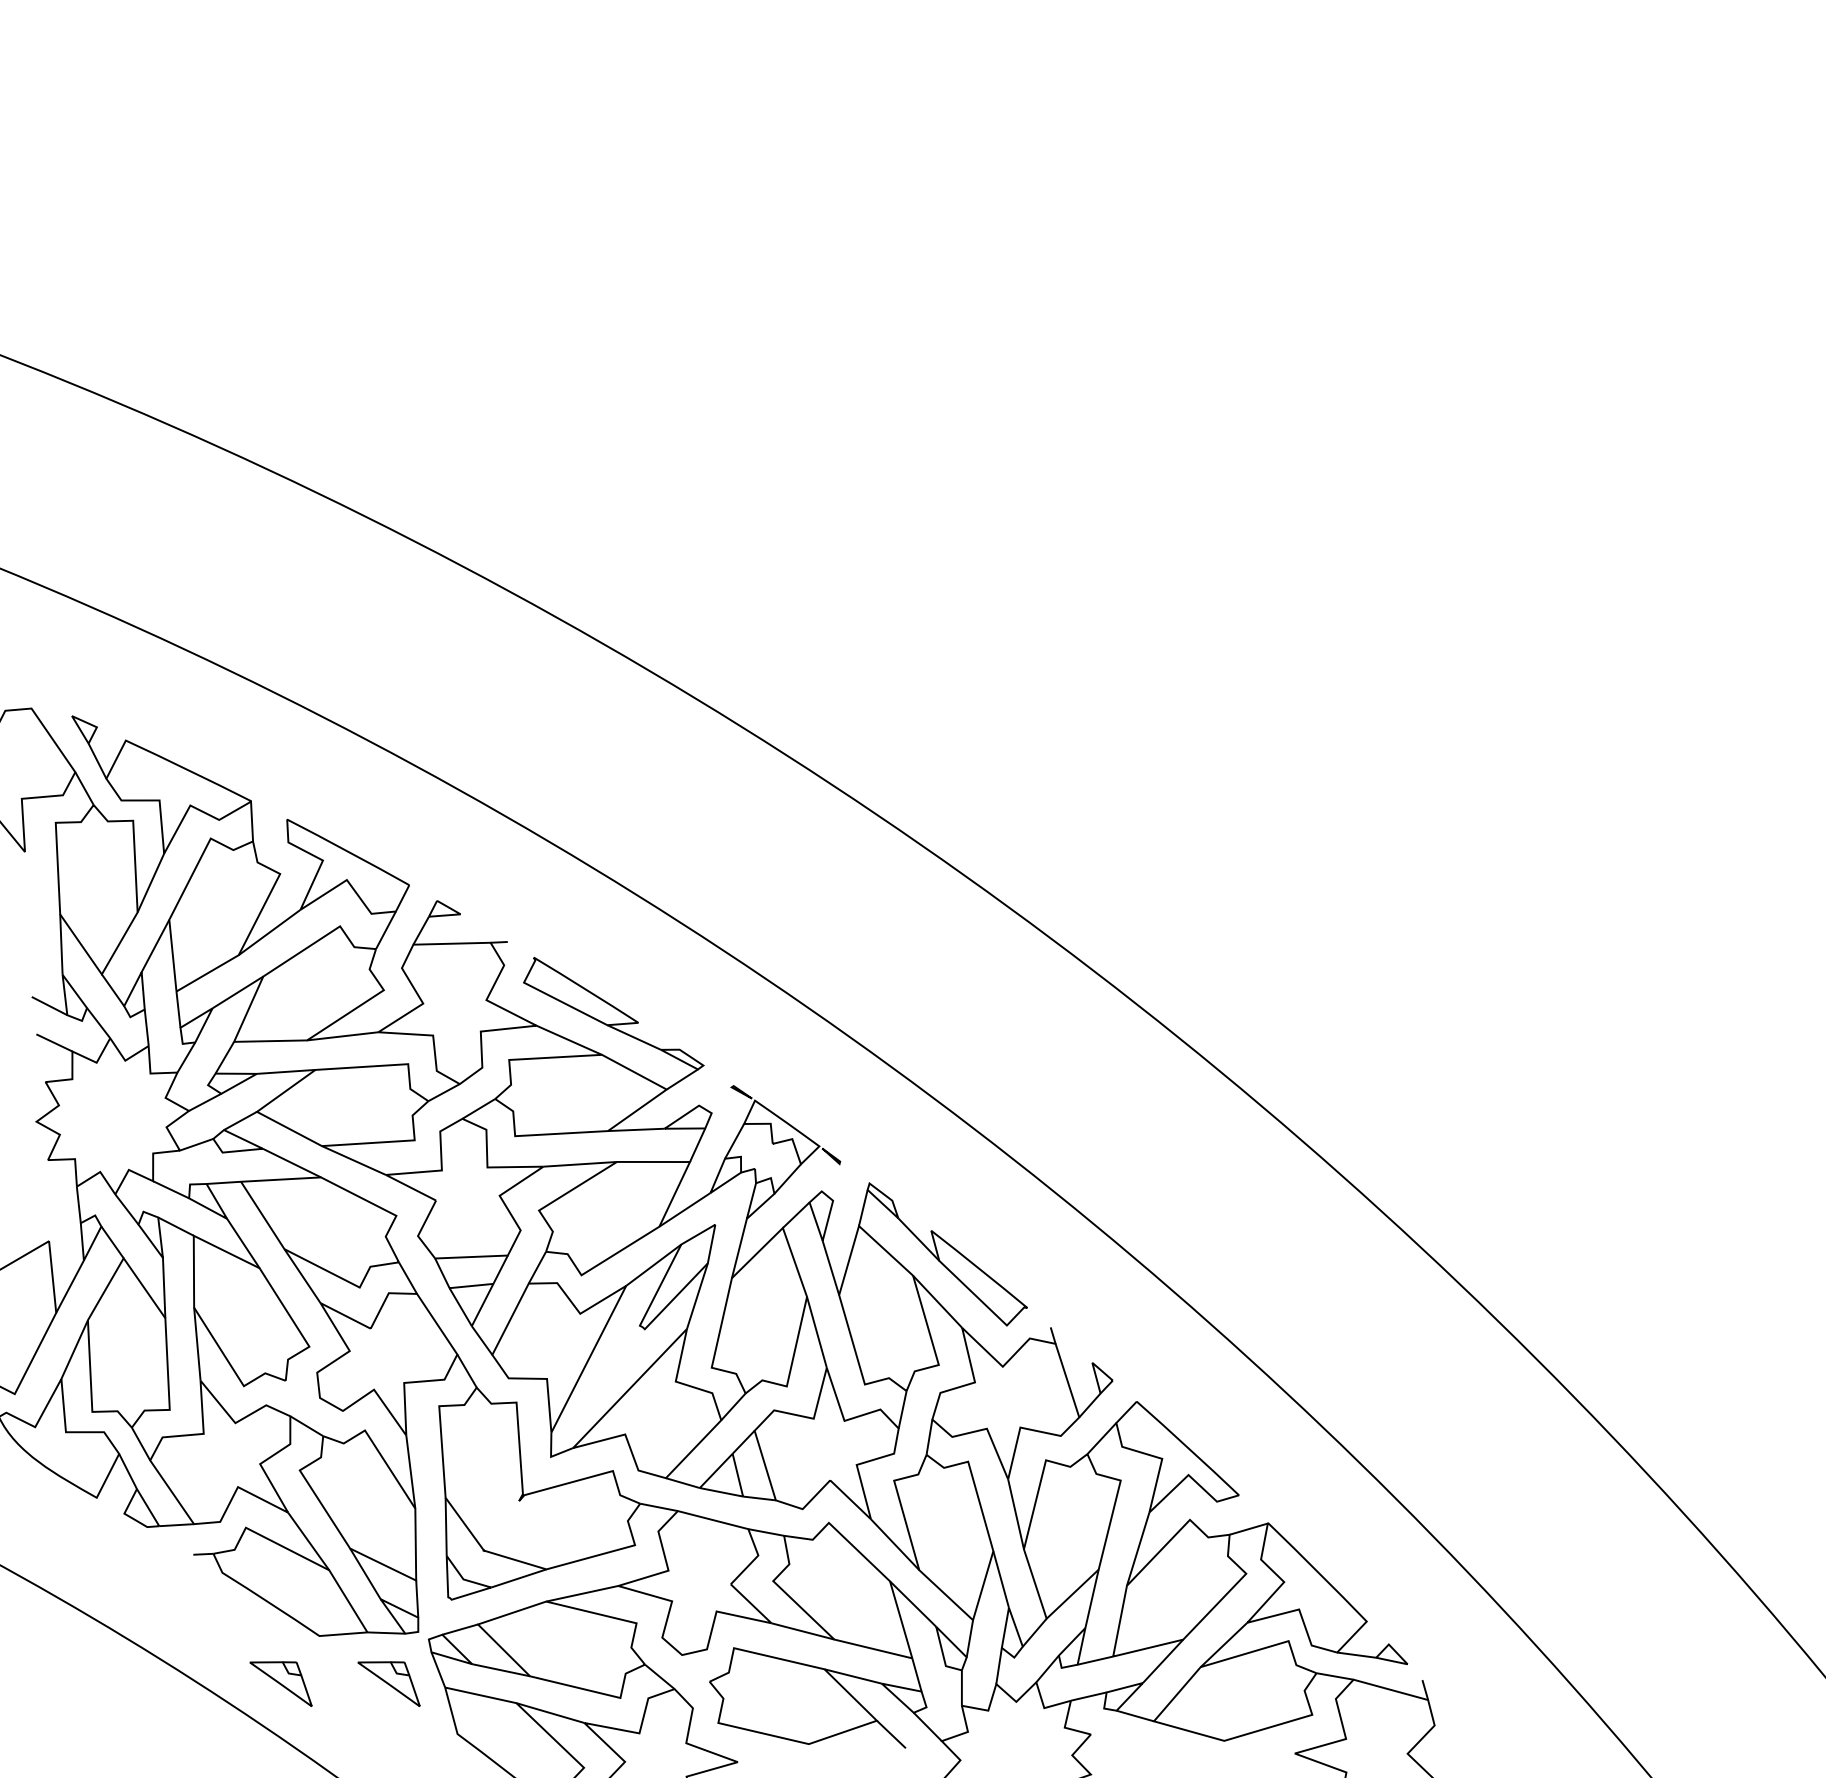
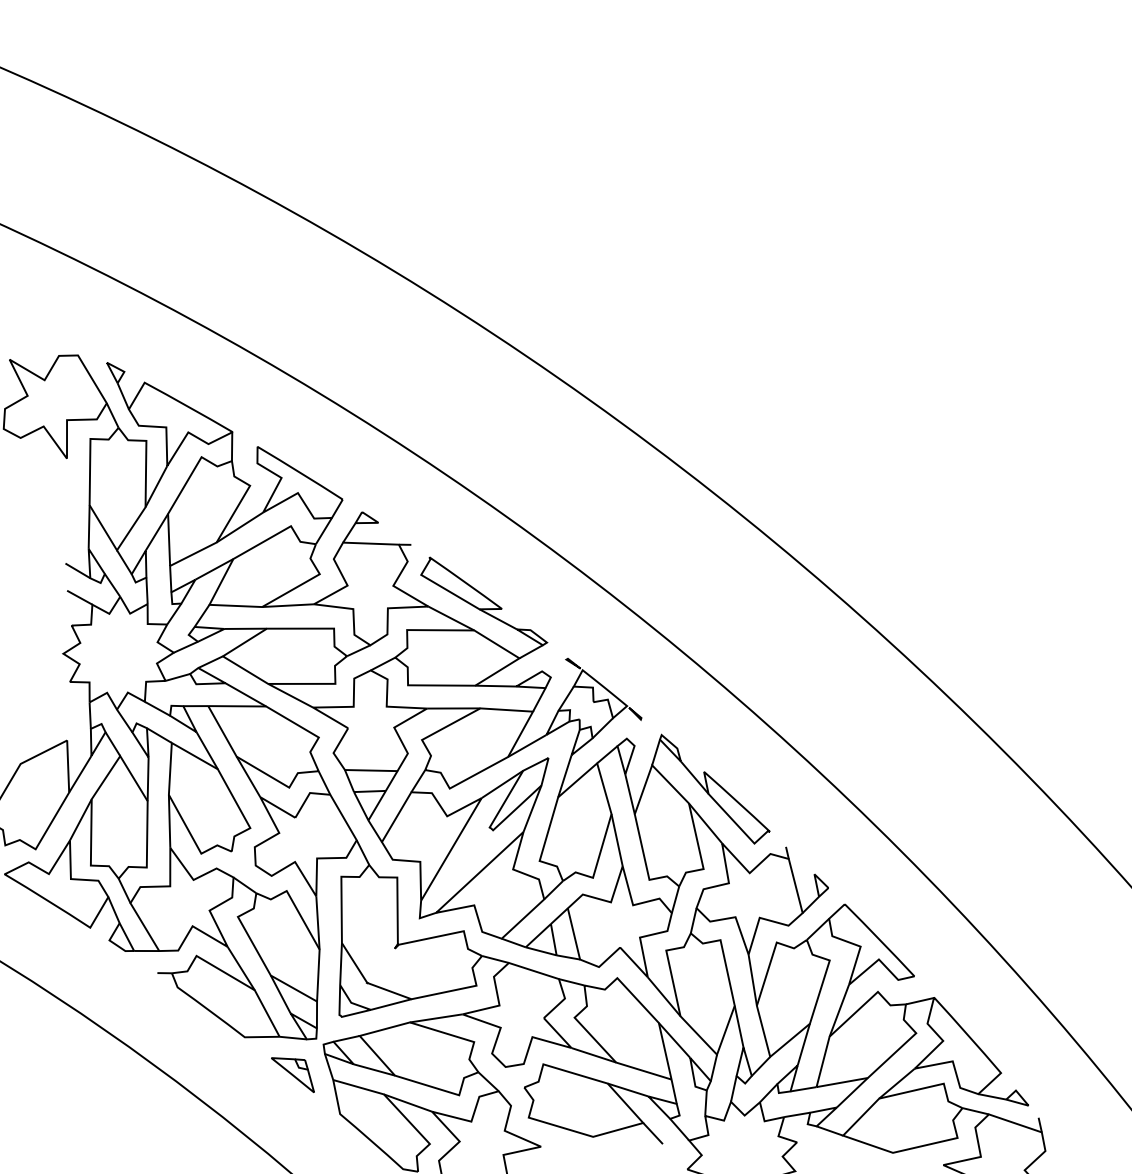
part: (280, 1683) -> (214, 1069), removed

